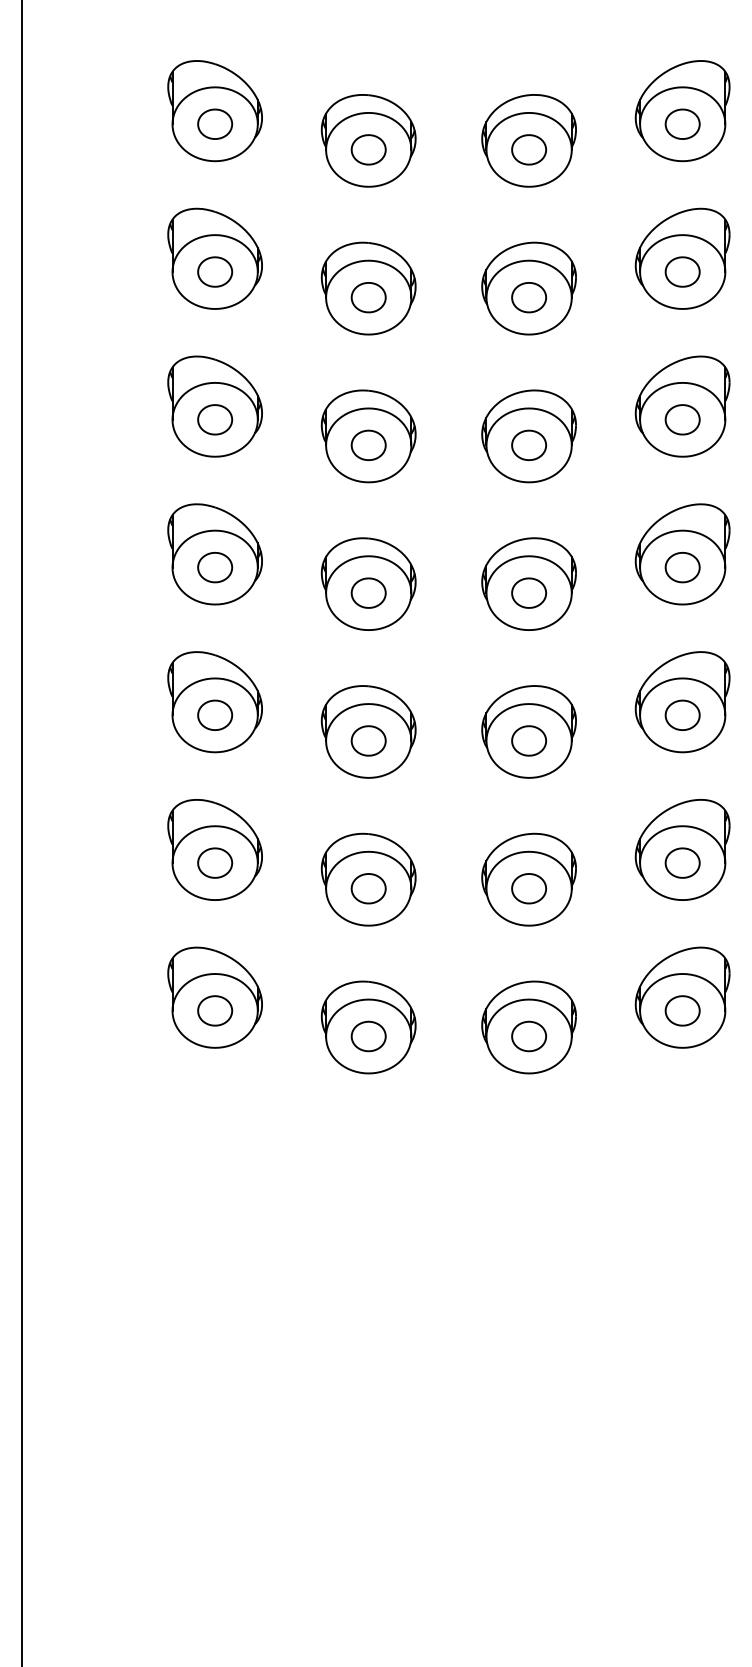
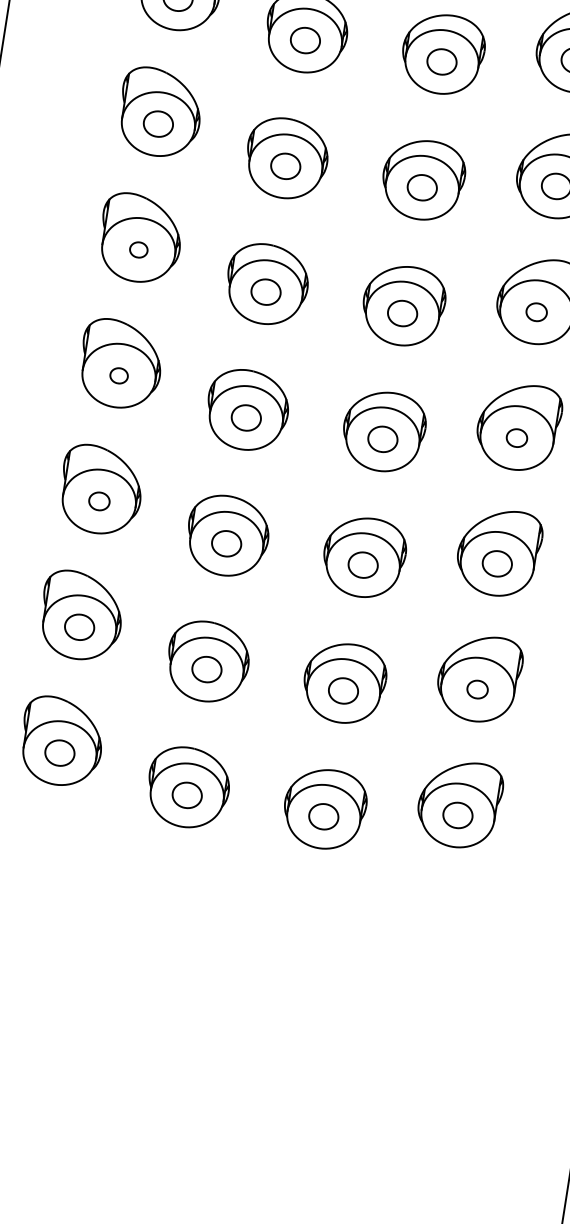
part: (215, 419) -> (139, 249), size x0.6
part: (682, 419) -> (536, 311), size x0.7
part: (215, 567) -> (119, 375), size x0.6
part: (682, 567) -> (516, 437), size x0.7
part: (215, 714) -> (99, 500), size x0.7
part: (682, 862) -> (477, 689), size x0.7

